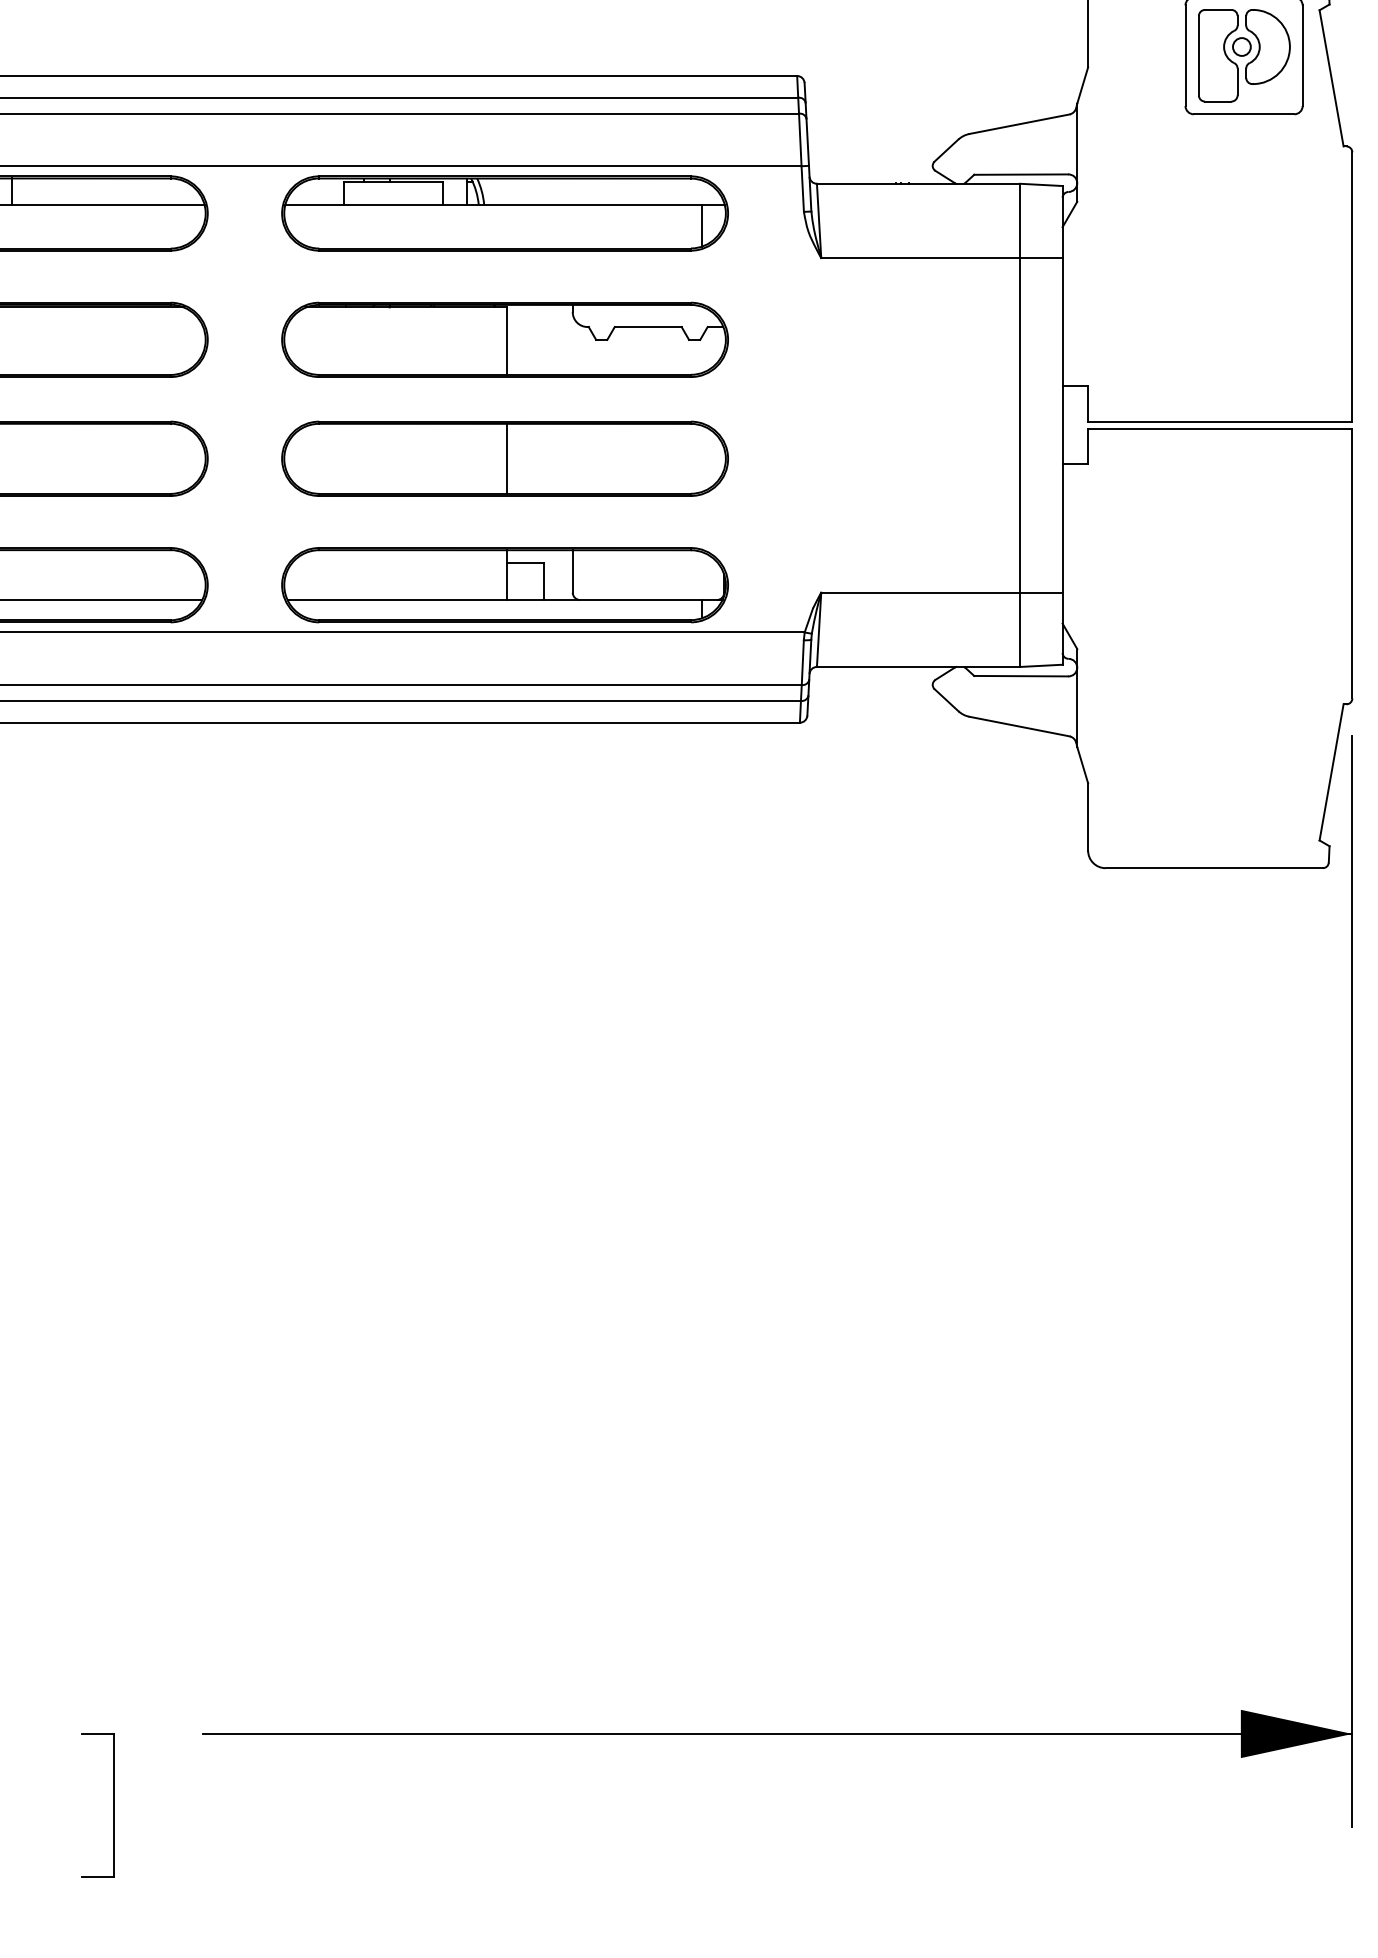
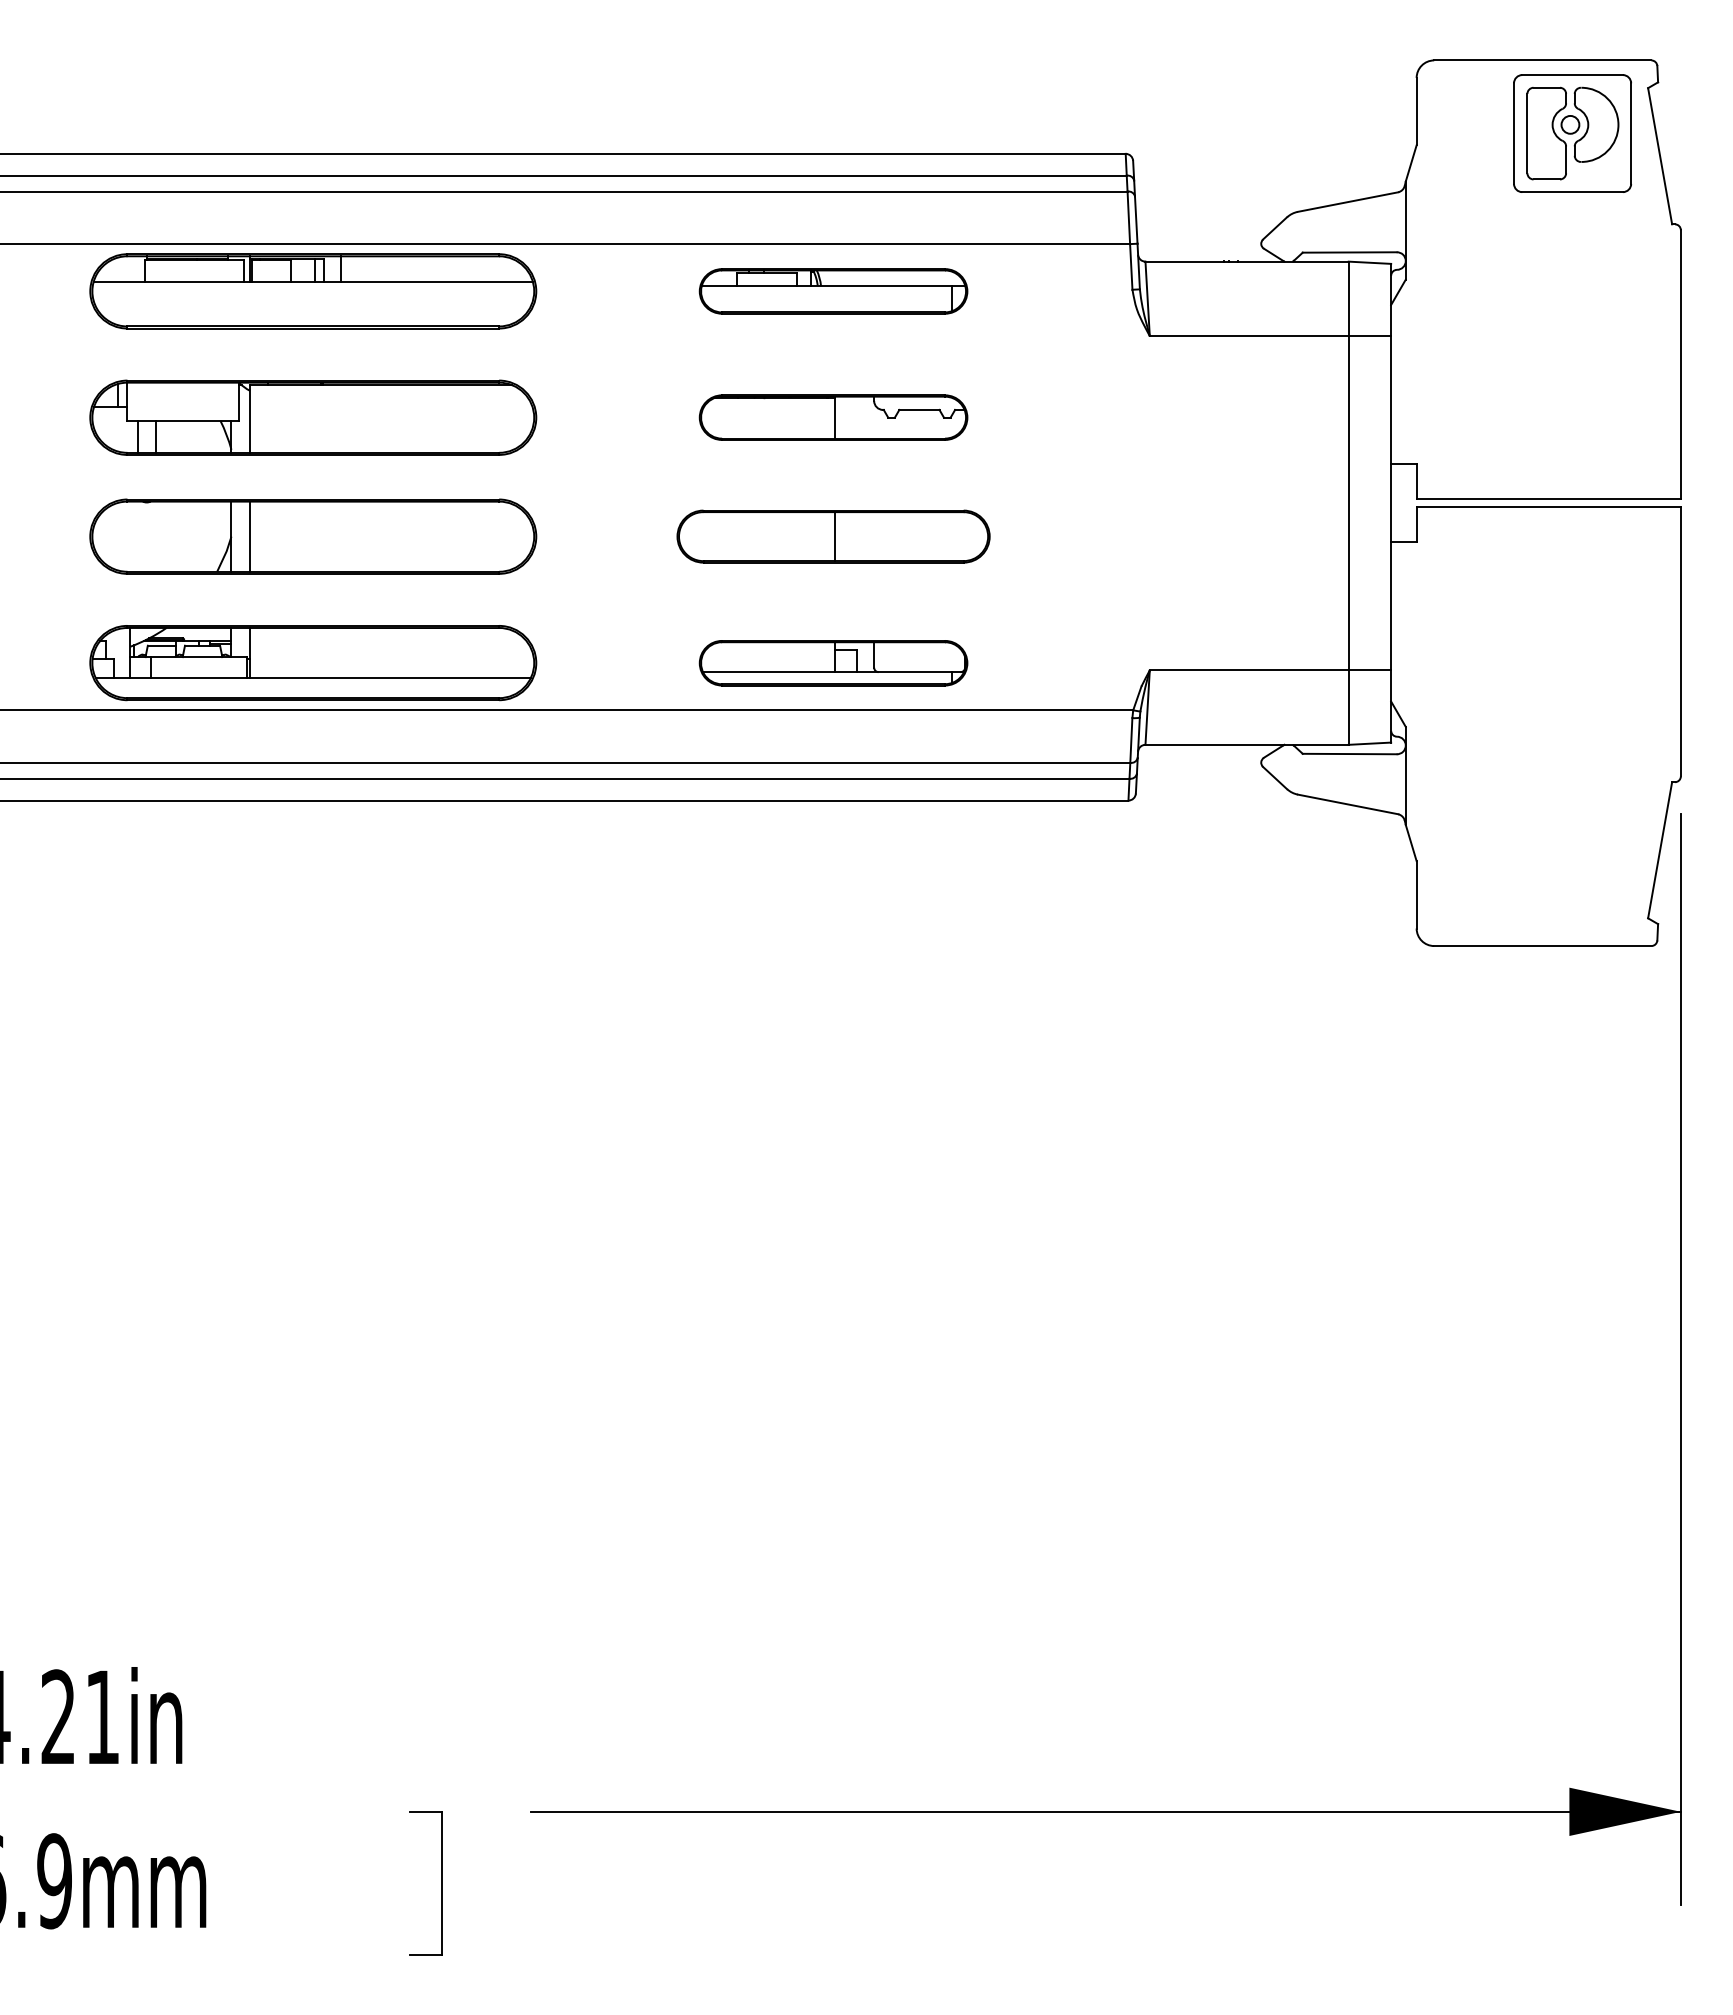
part: (504, 213) -> (833, 291), size x0.6
part: (504, 339) -> (833, 417), size x0.6
part: (504, 458) -> (833, 536), size x0.7
part: (504, 585) -> (833, 663), size x0.6

